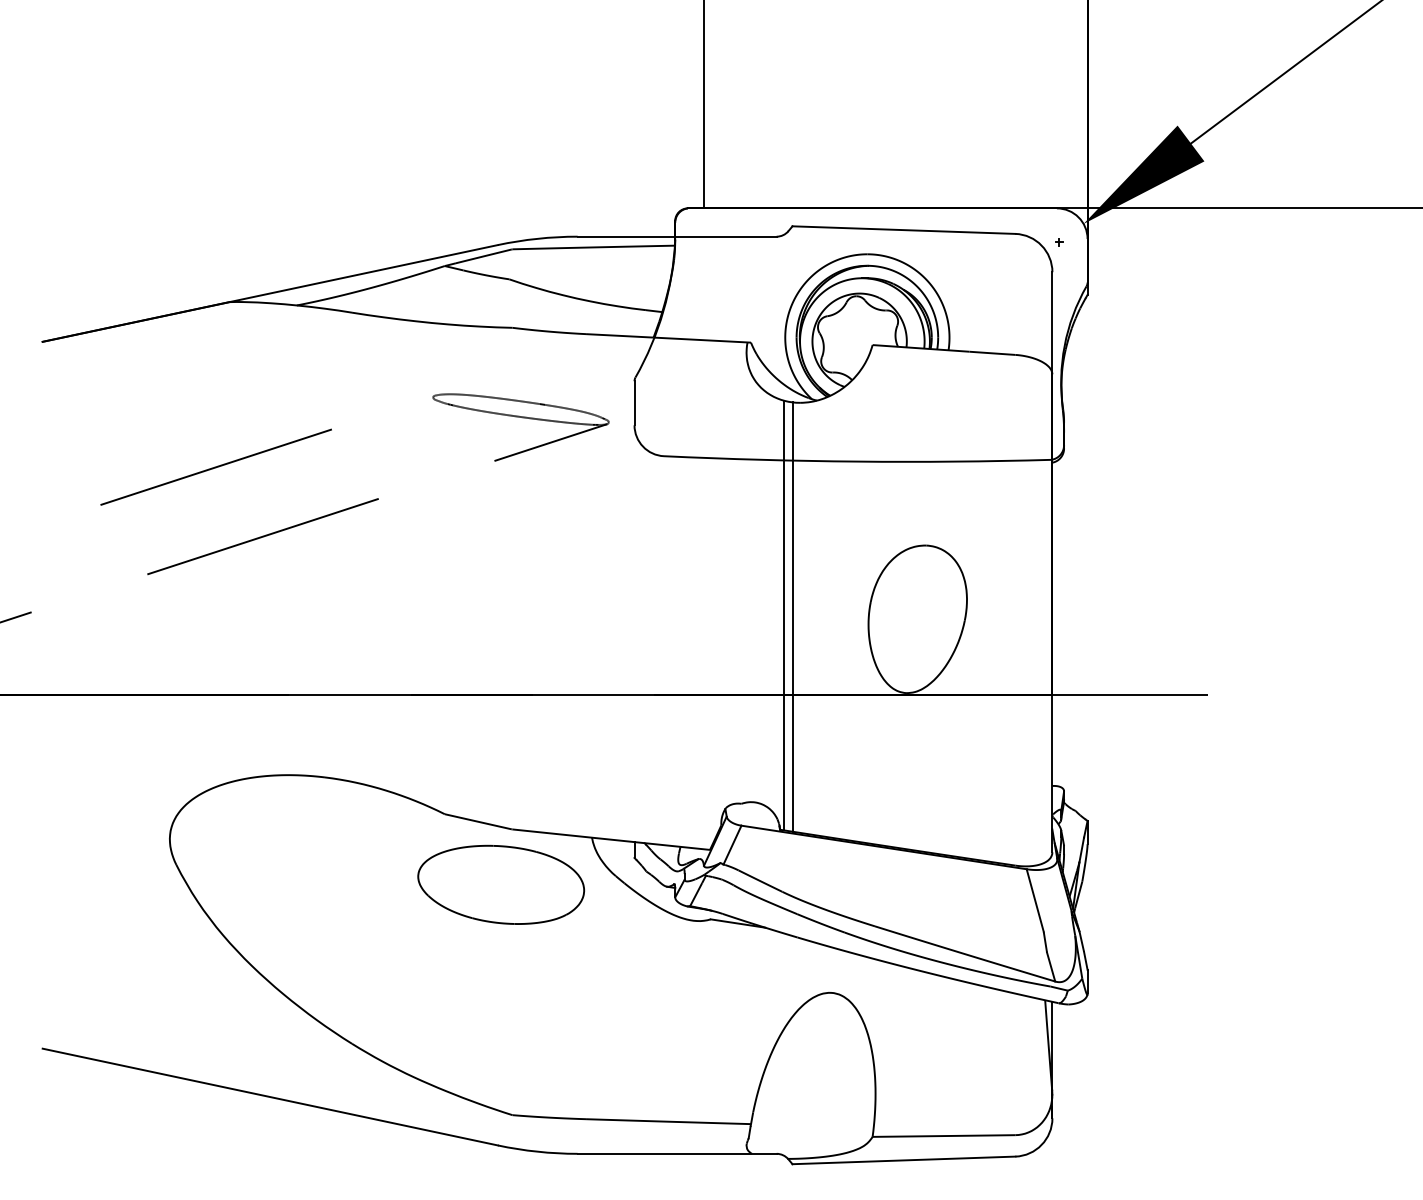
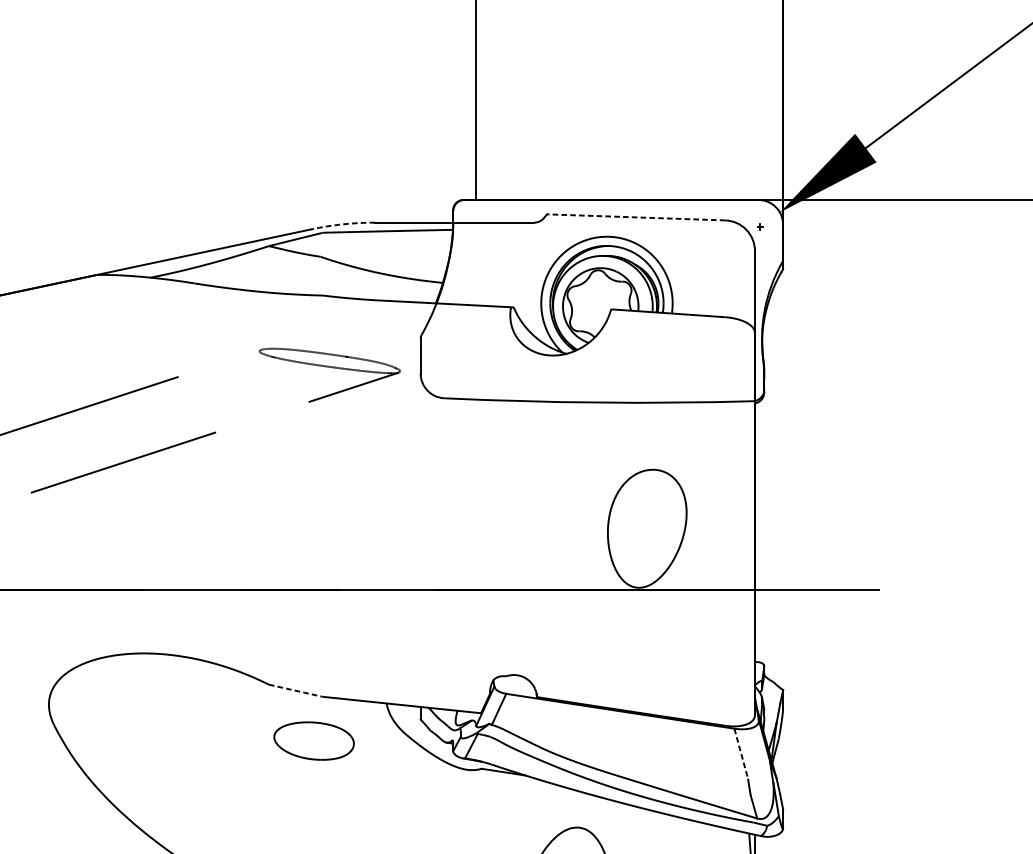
line: (903, 230) -> (635, 217), solid -> dashed
arc: (537, 238) -> (343, 224), solid -> dashed
line: (783, 615) -> (539, 525), removed
line: (792, 616) -> (547, 526), removed
line: (478, 821) -> (295, 690), solid -> dashed
part: (501, 884) -> (314, 740), size x0.6
line: (1035, 900) -> (741, 753), solid -> dashed

